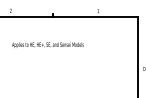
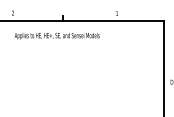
text: (47, 44) -> (56, 35), moved

